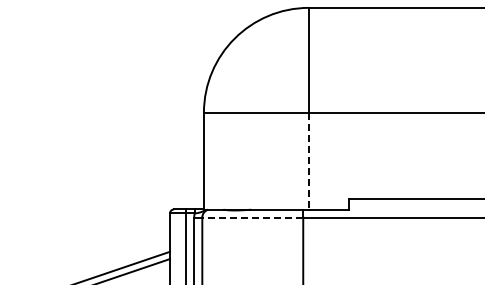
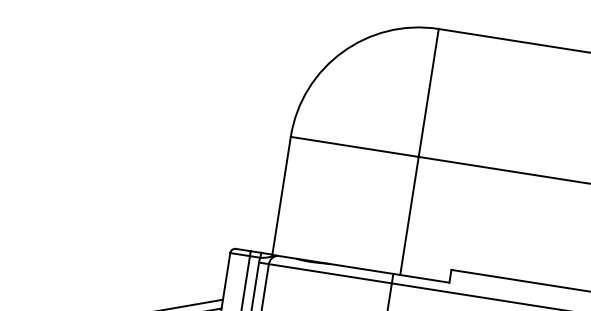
line: (308, 161) -> (408, 216), dashed -> solid
line: (252, 217) -> (330, 273), dashed -> solid

